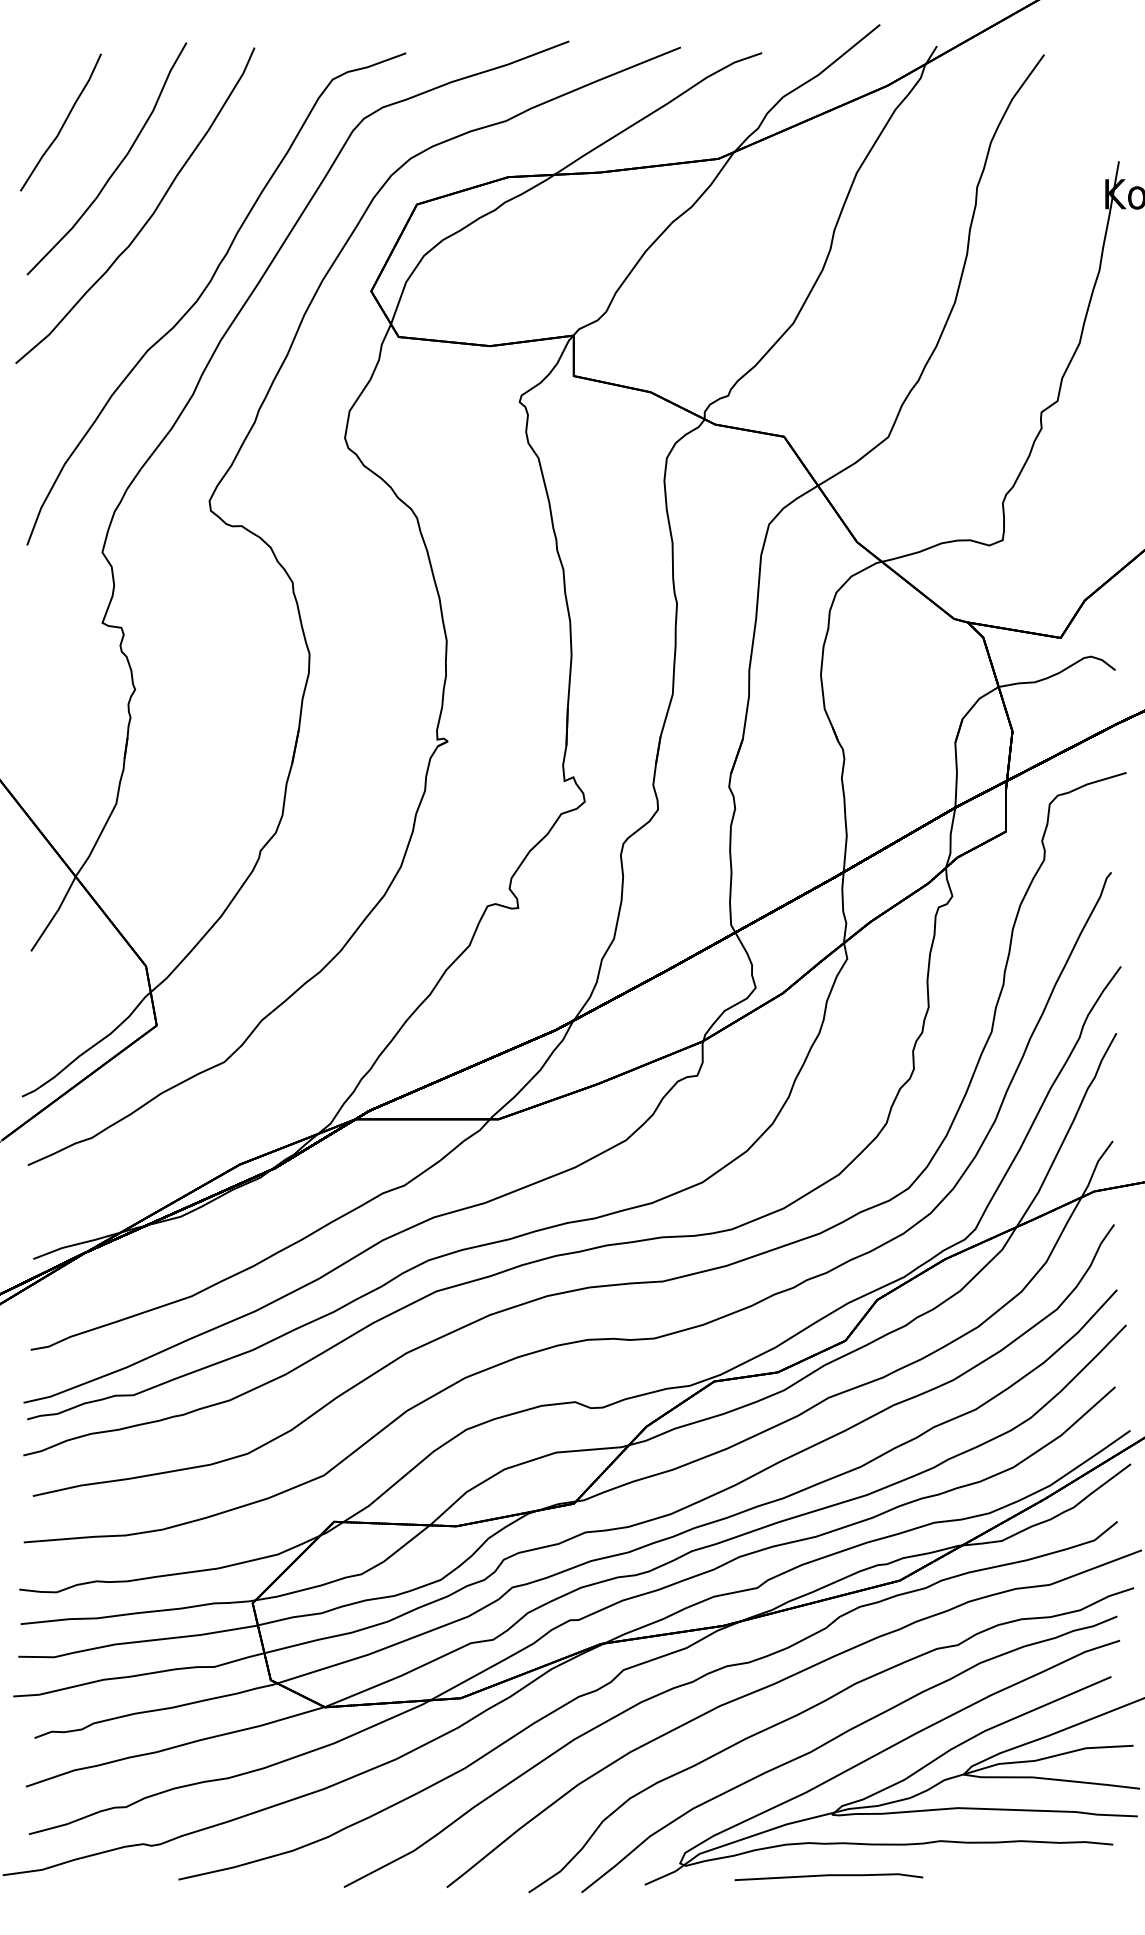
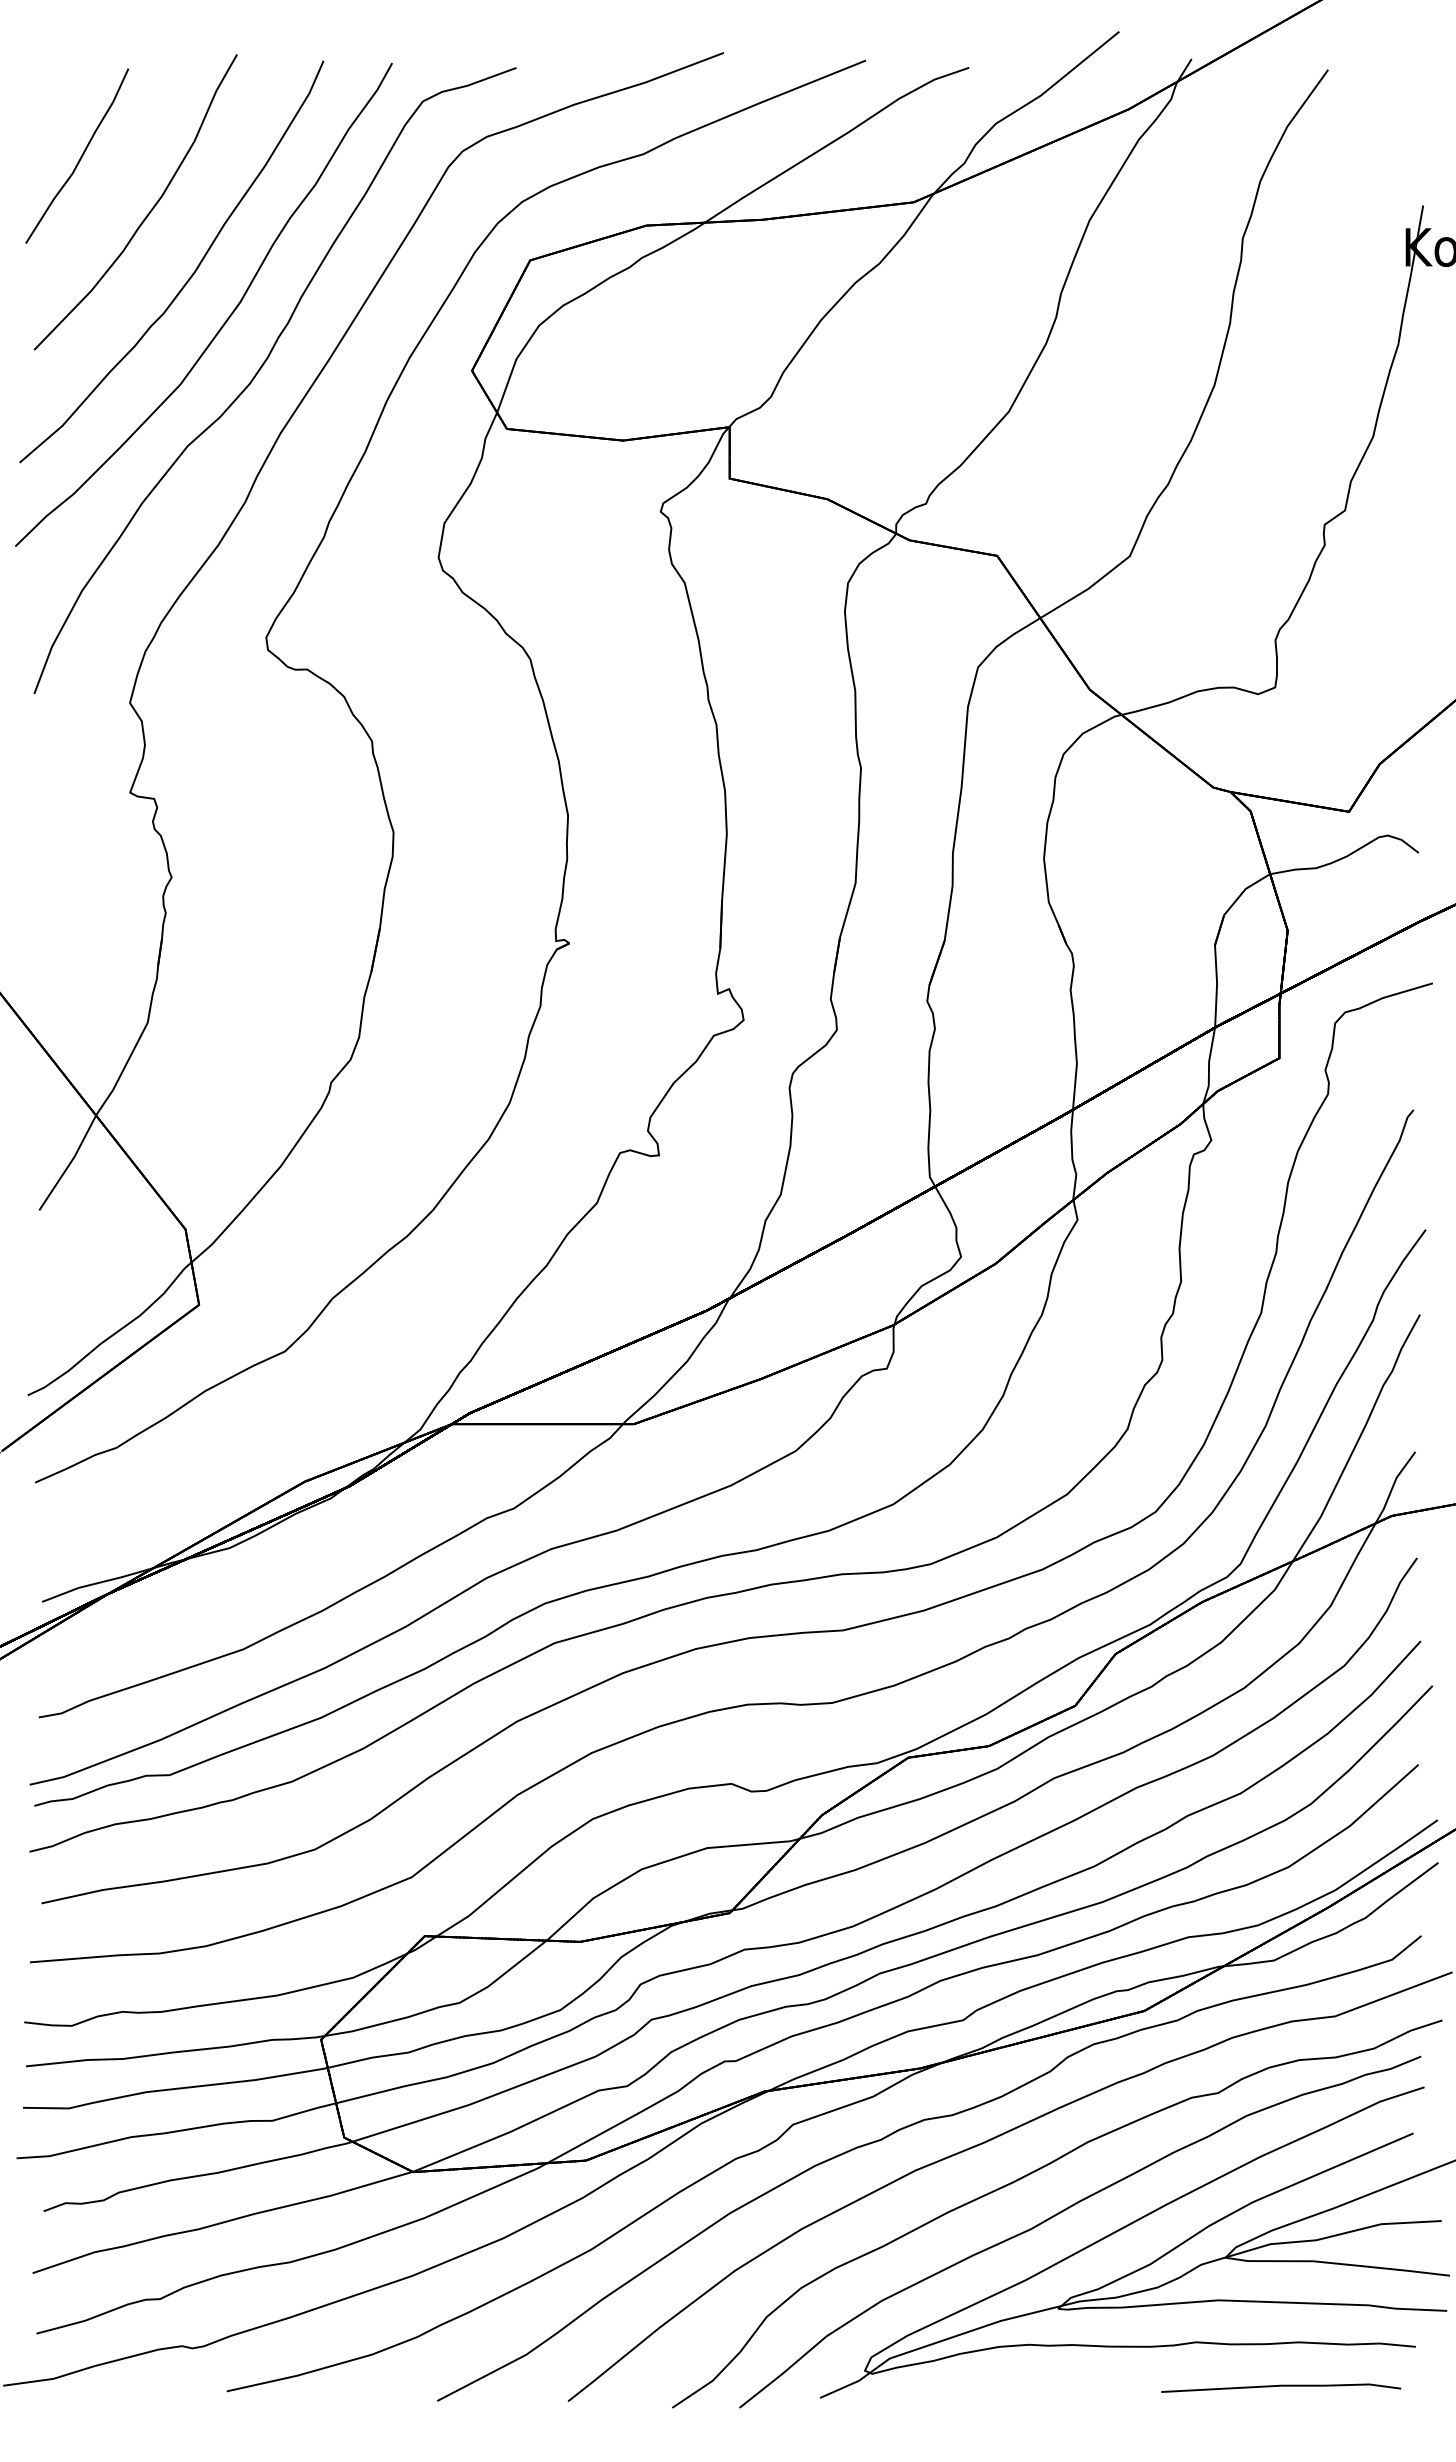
curve: (177, 251) -> (225, 320), added
line: (829, 1875) -> (1281, 2386), moved

